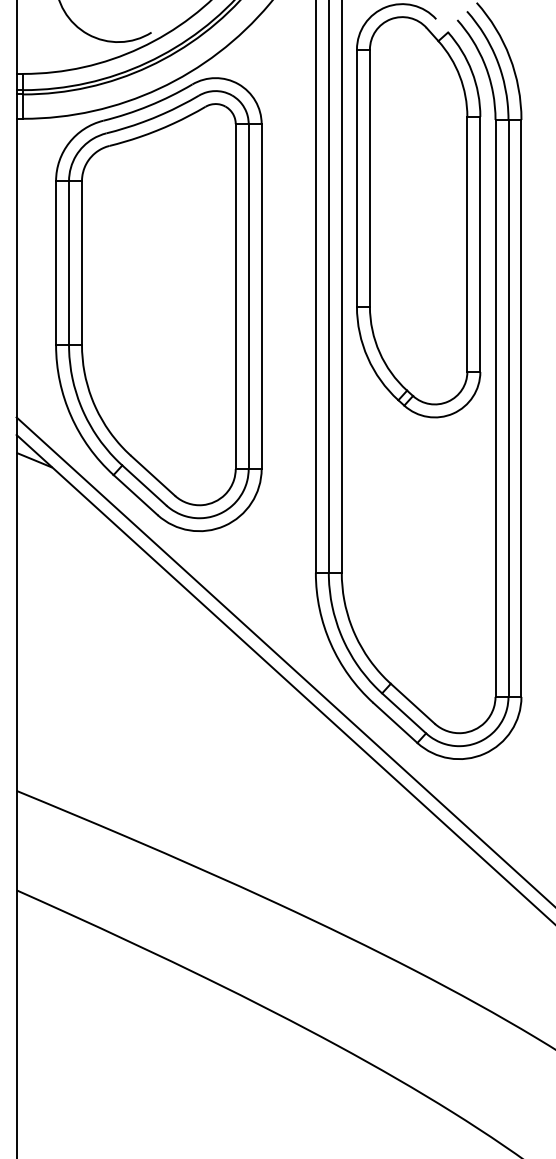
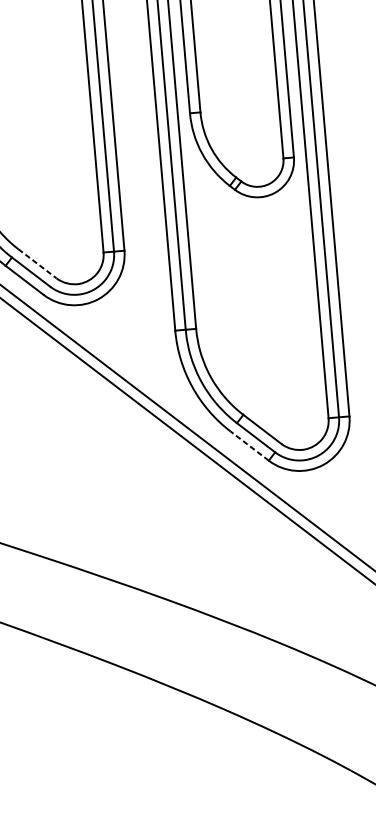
line: (153, 475) -> (37, 263), solid -> dashed
line: (395, 722) -> (249, 445), solid -> dashed

